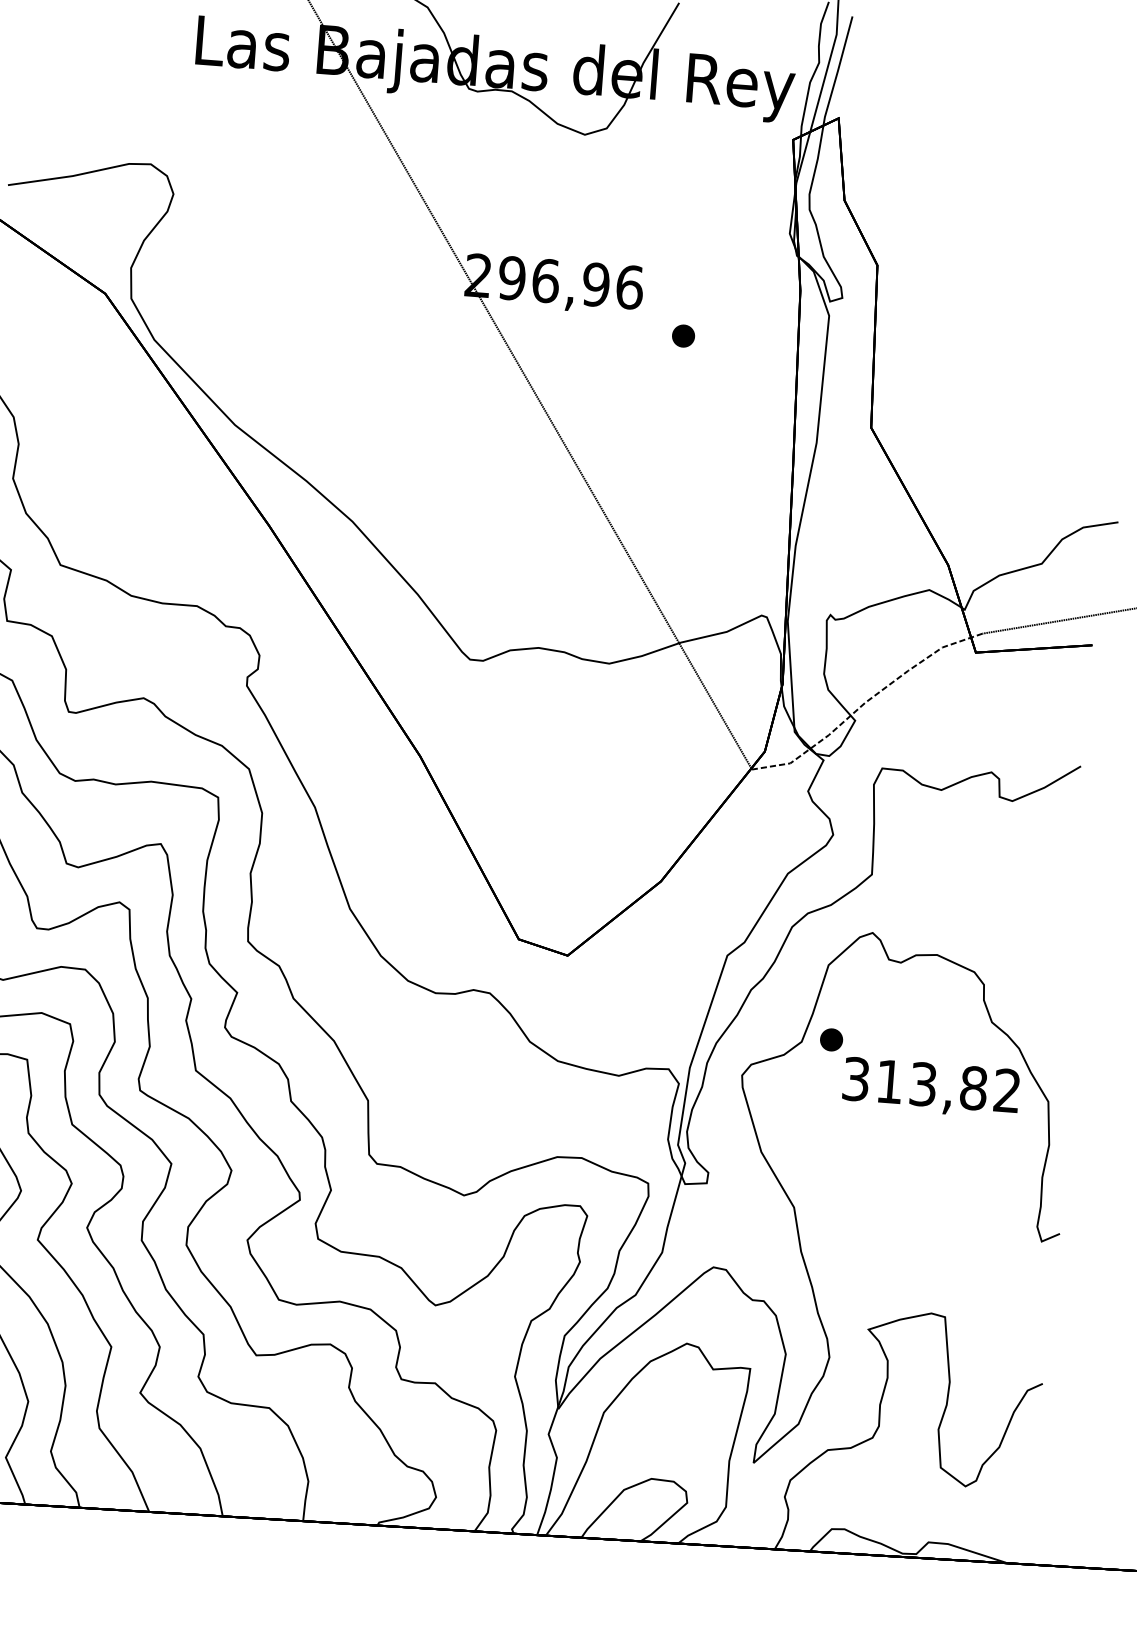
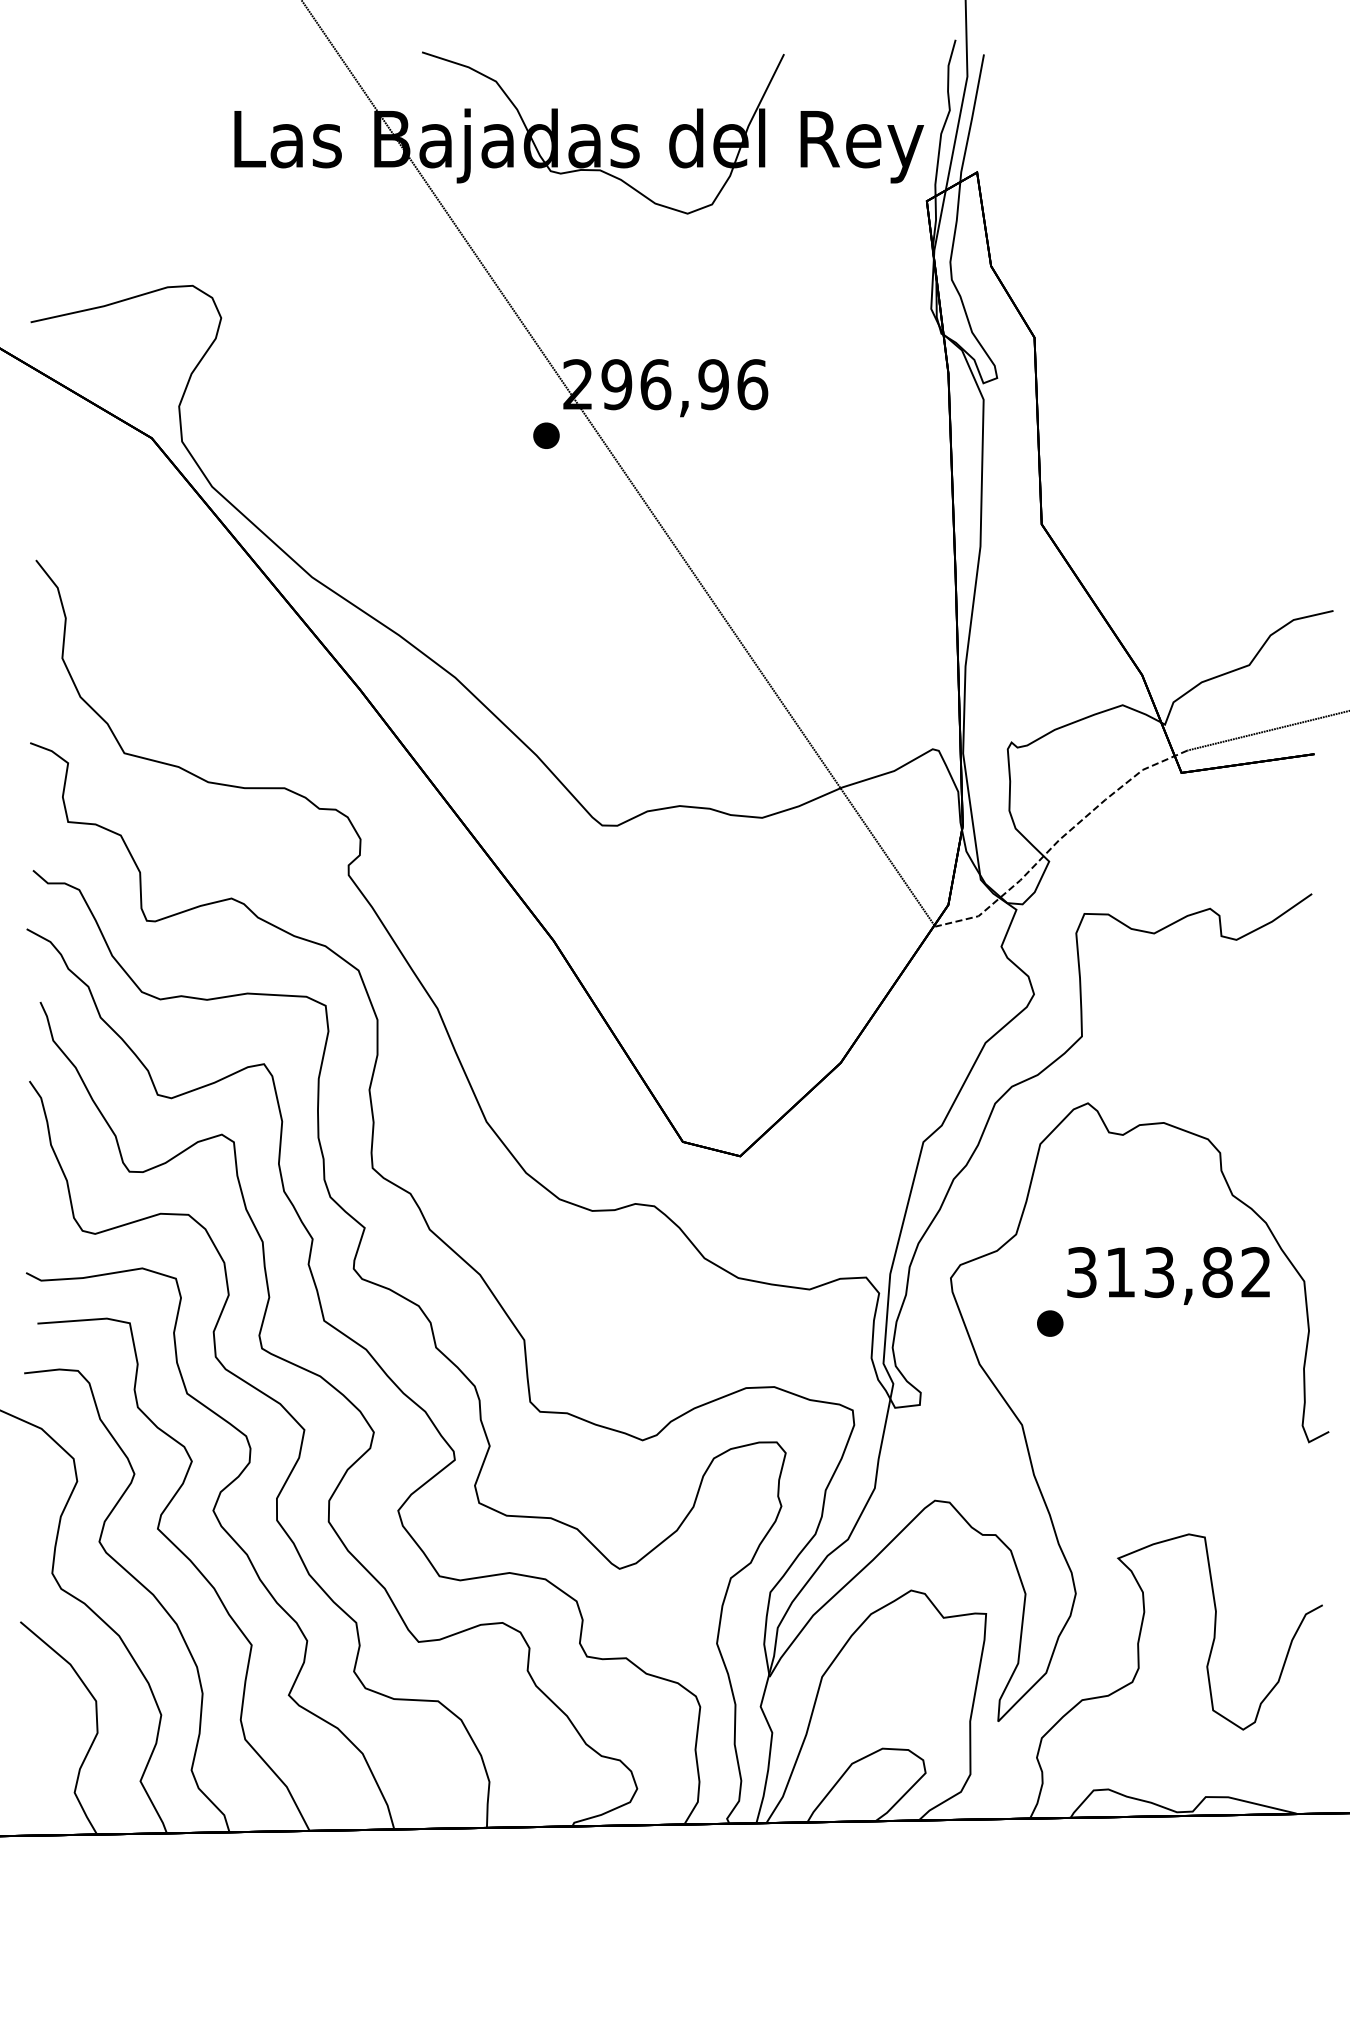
part: (683, 335) -> (546, 435), moved
part: (831, 1039) -> (1050, 1323), moved

